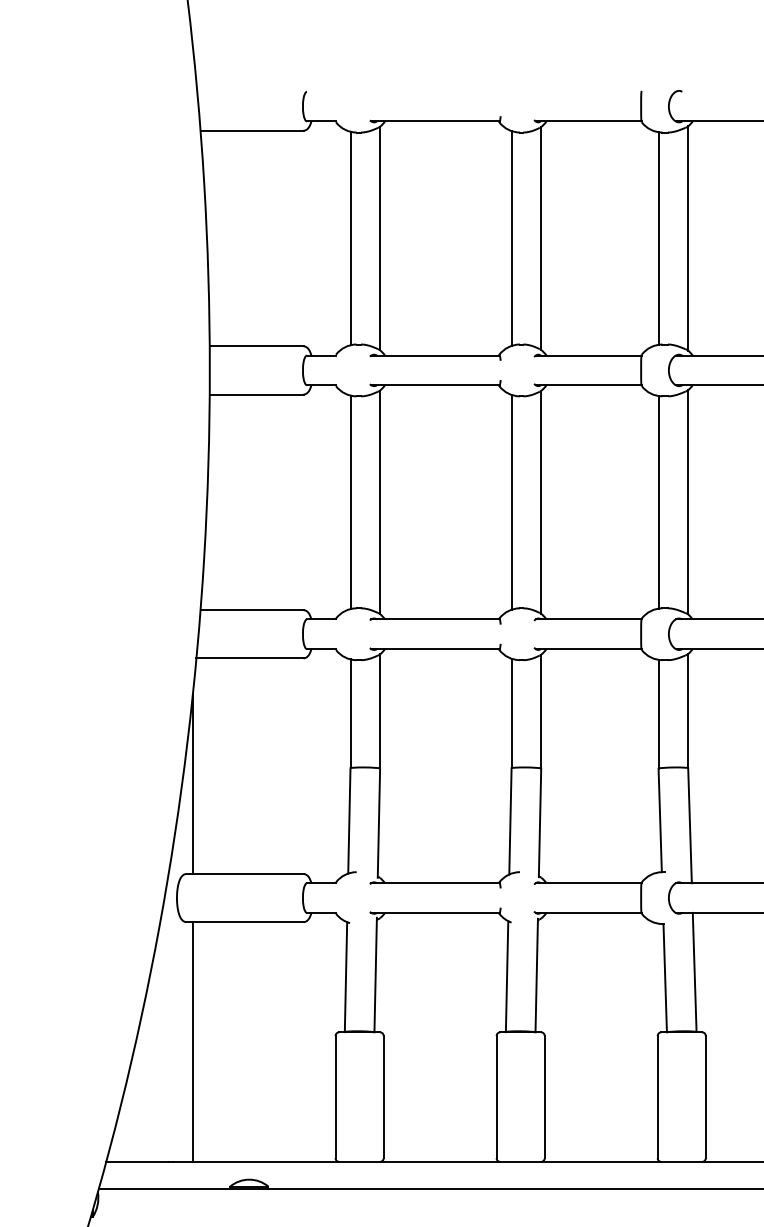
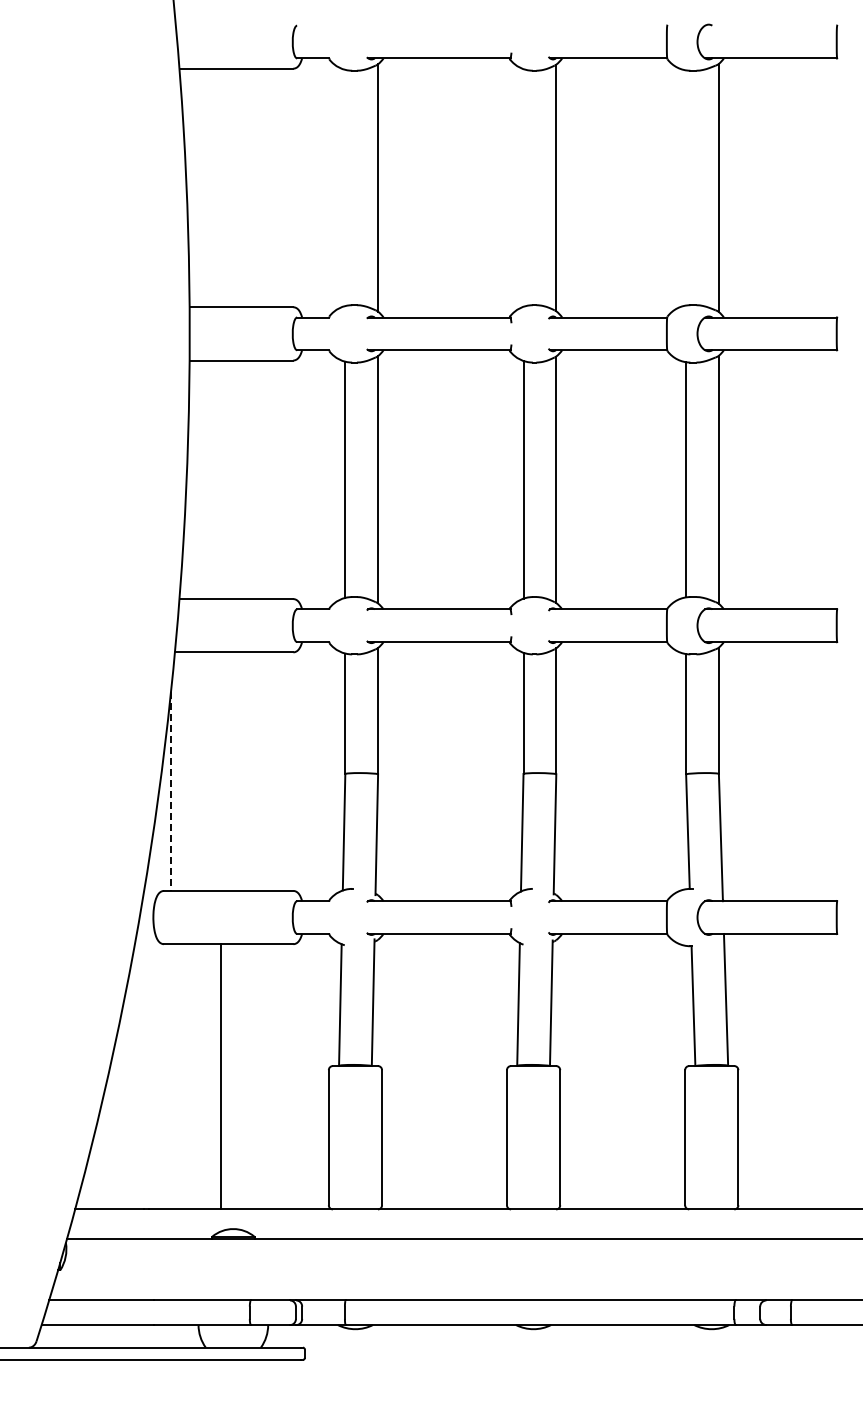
line: (350, 238) -> (345, 187), removed
line: (511, 238) -> (523, 187), removed
line: (658, 238) -> (686, 187), removed
line: (193, 784) -> (171, 791), solid -> dashed
line: (193, 1041) -> (221, 1076), moved

